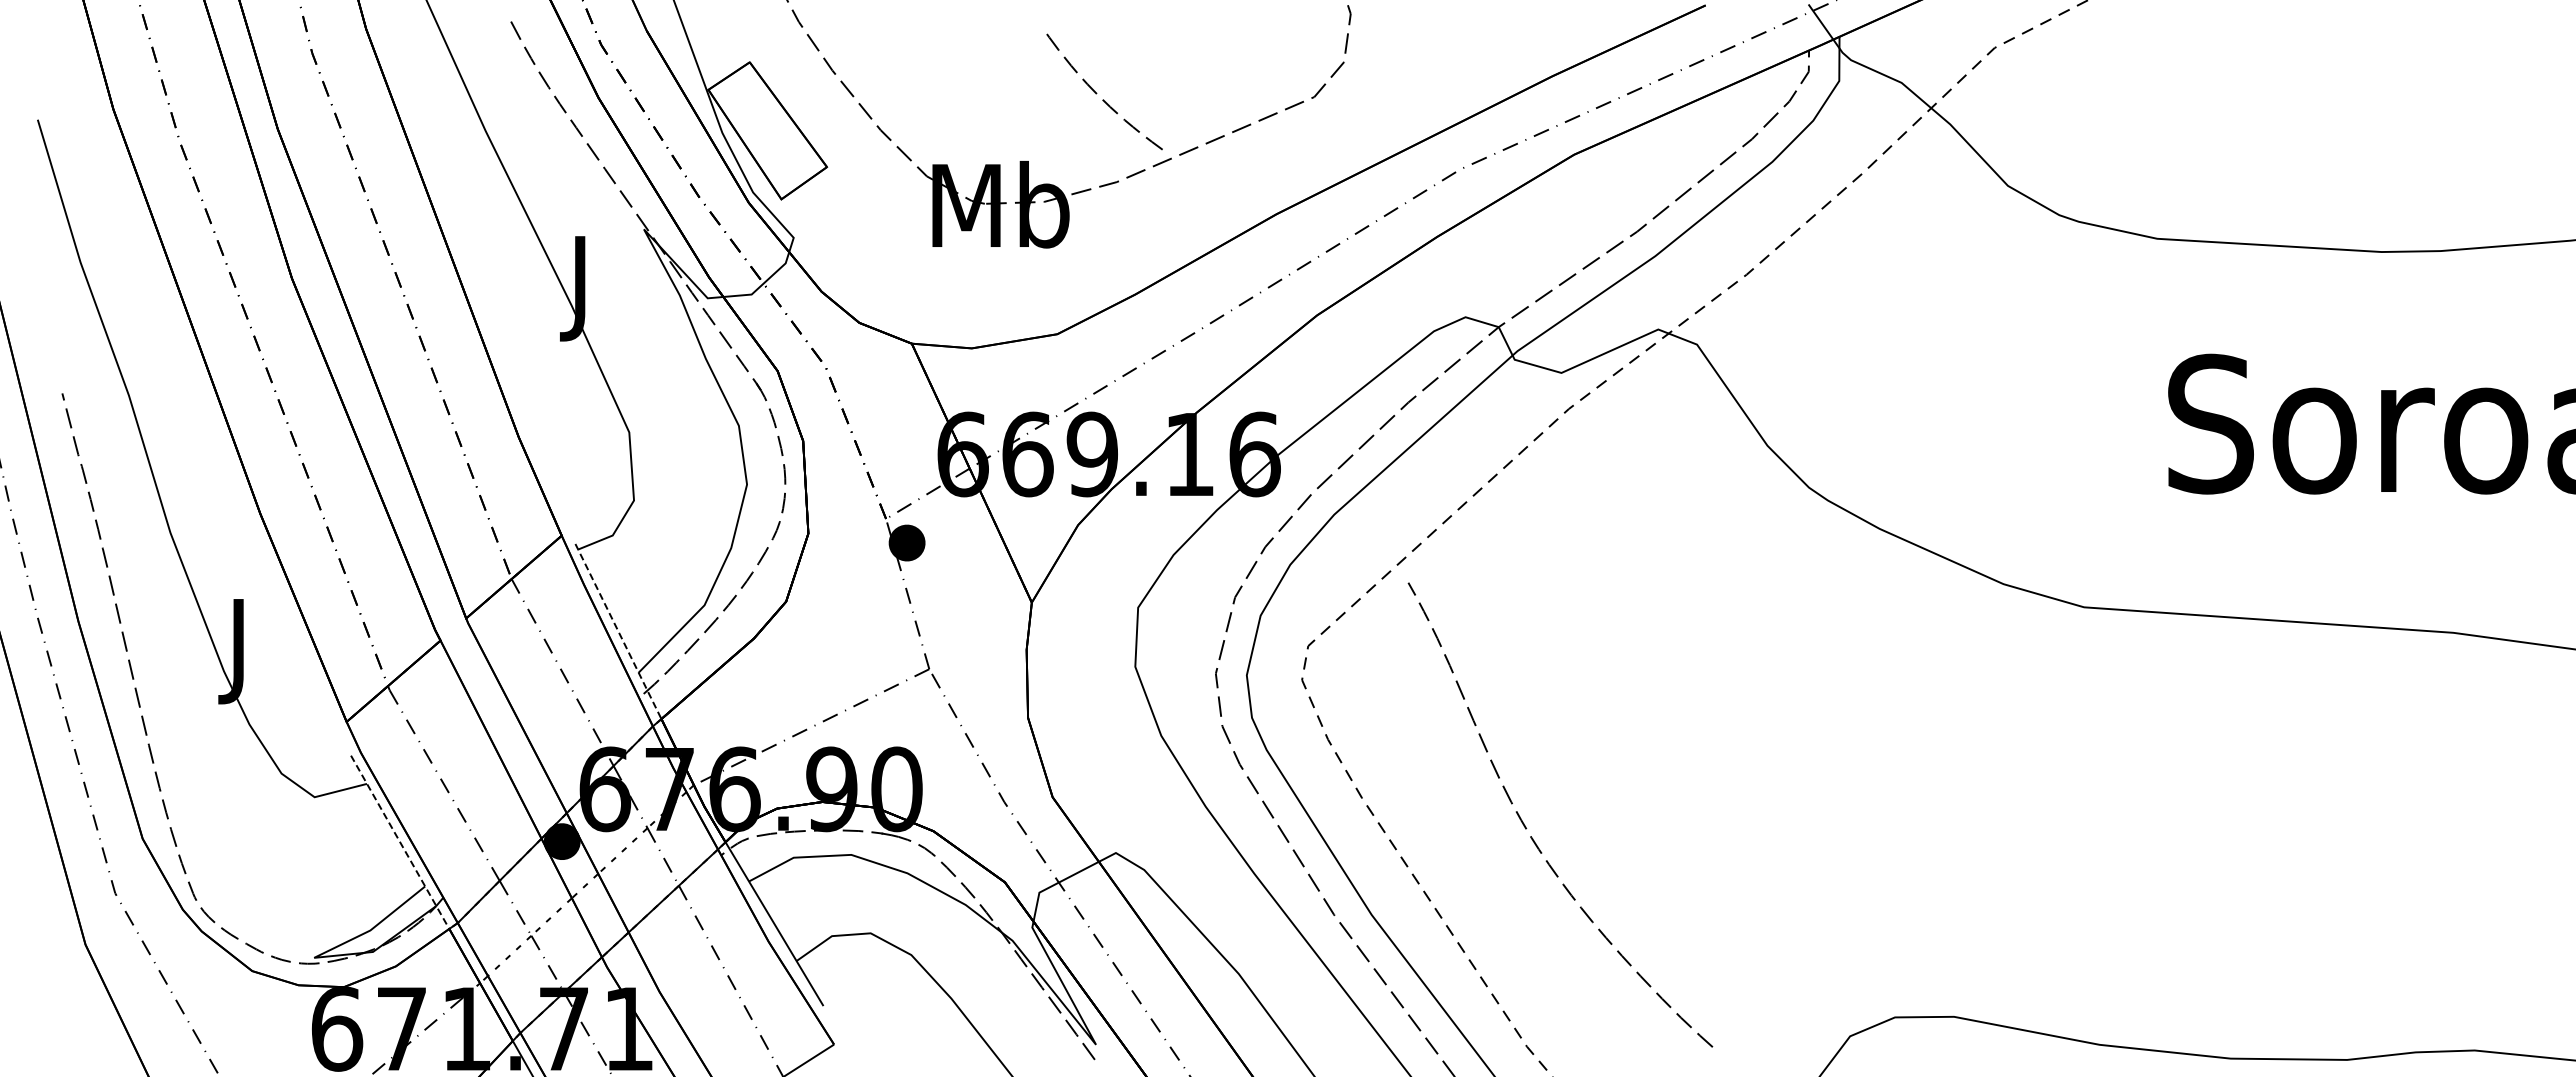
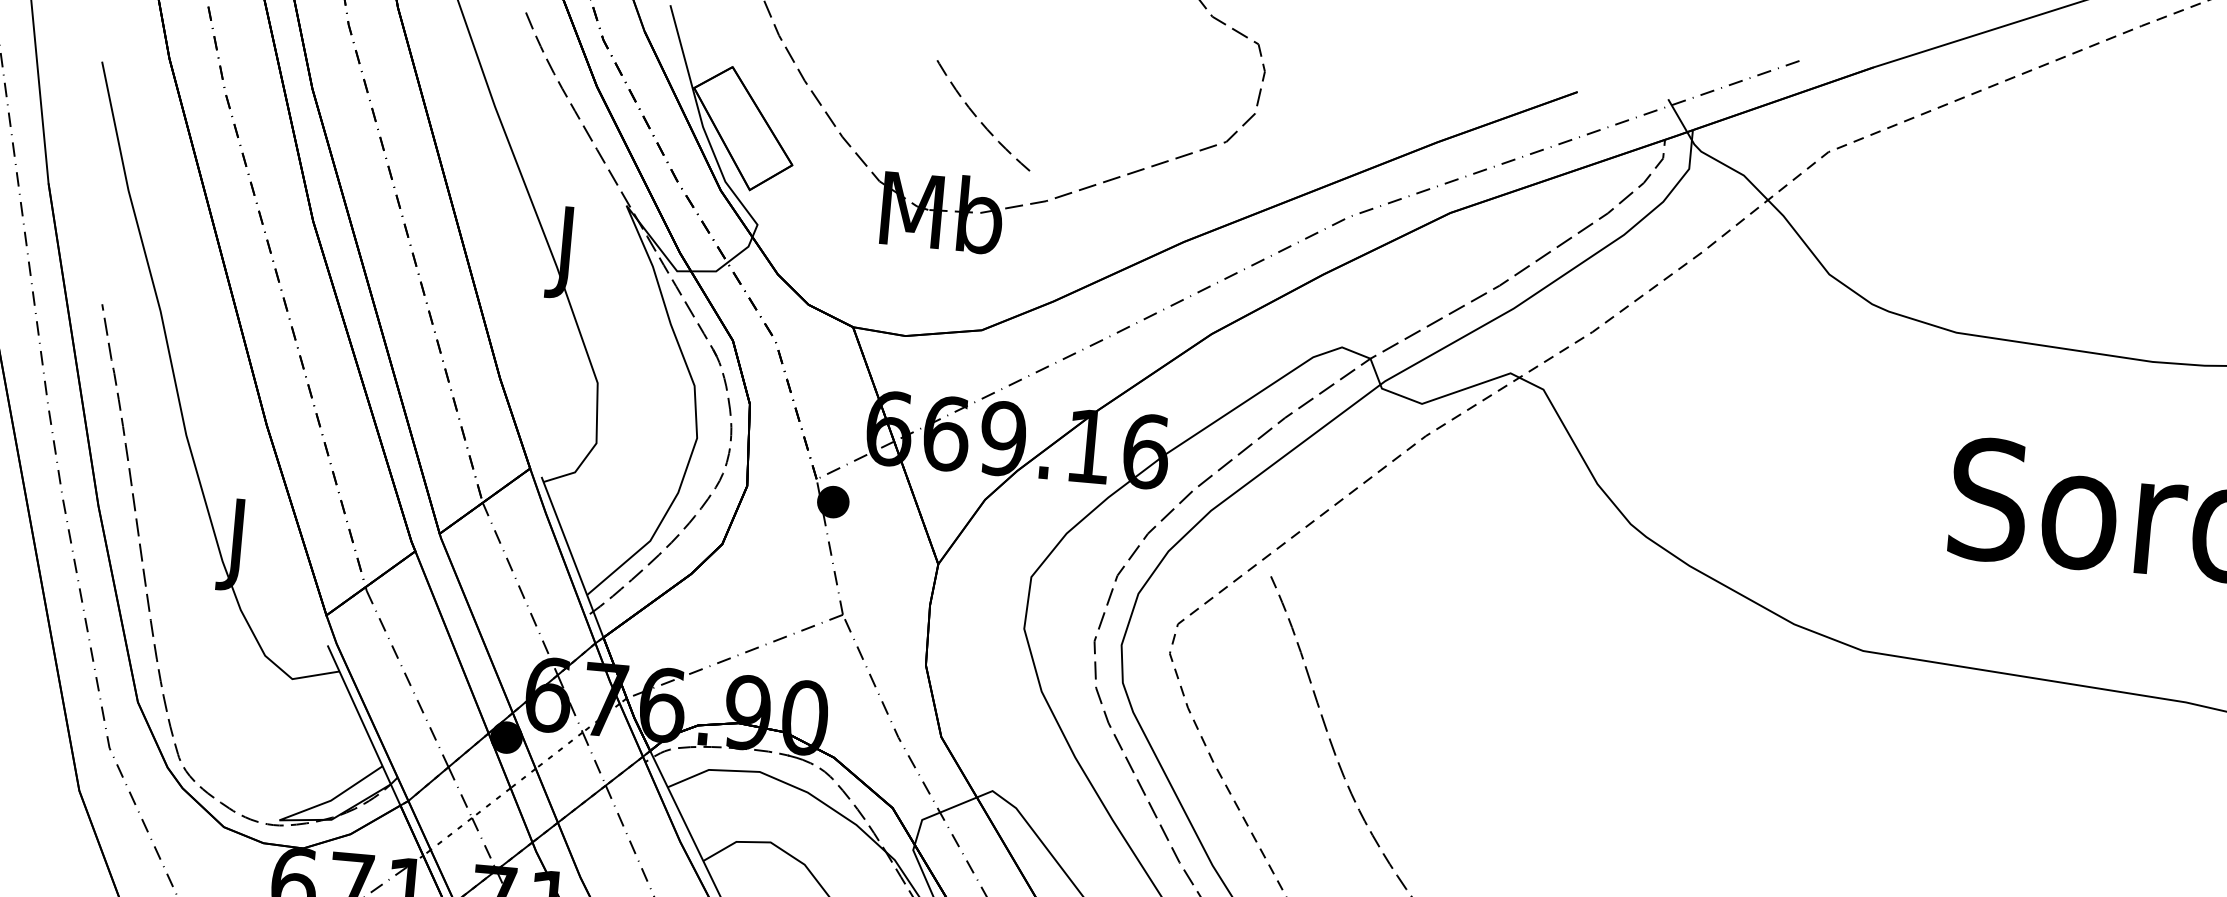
curve: (1097, 93) -> (977, 116), moved
line: (618, 631) -> (572, 557), dashed -> solid
line: (400, 842) -> (364, 725), dashed -> solid

